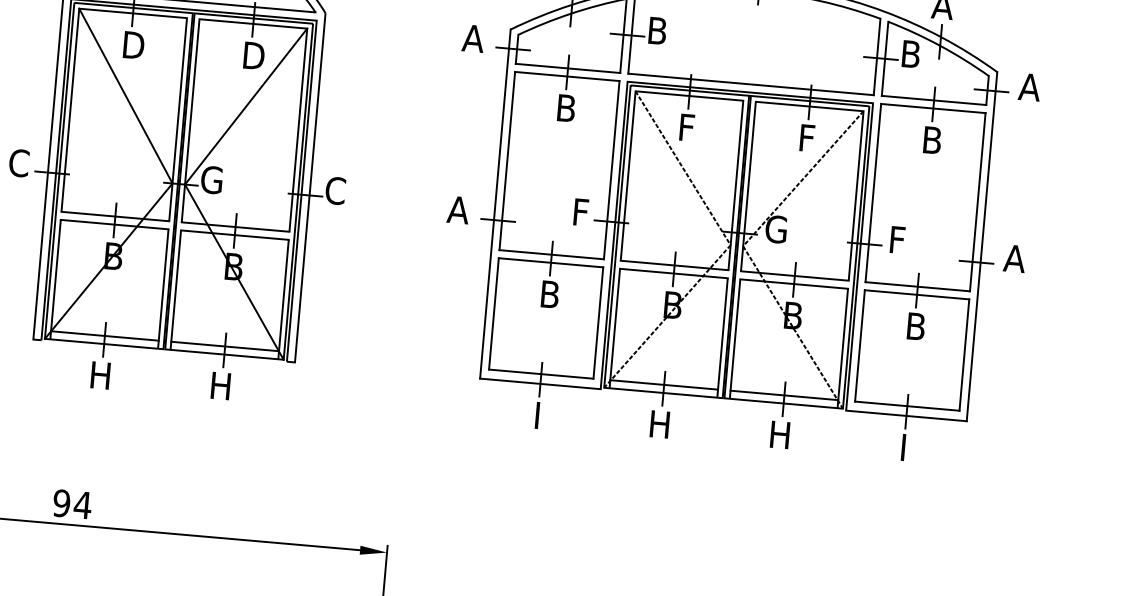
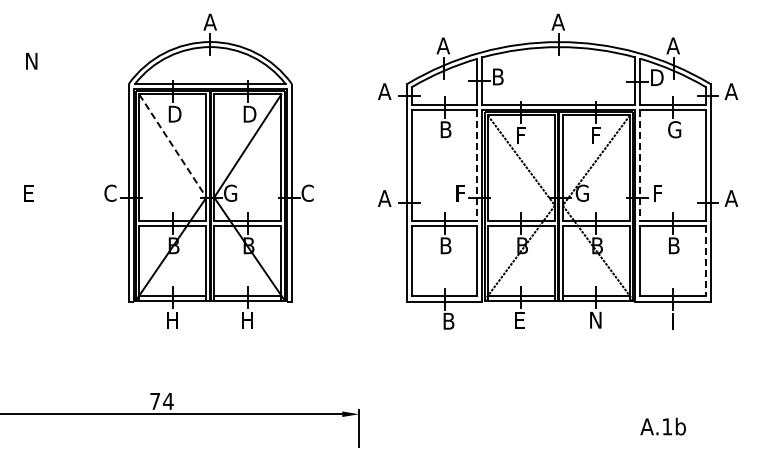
text: (914, 54) -> (658, 77), B -> D
line: (126, 96) -> (173, 146), solid -> dashed
text: (933, 139) -> (674, 129), B -> G
line: (611, 170) -> (477, 165), solid -> dashed
line: (873, 192) -> (640, 165), solid -> dashed
line: (964, 354) -> (705, 260), solid -> dashed
text: (543, 416) -> (448, 321), I -> B
text: (660, 424) -> (521, 320), H -> E
text: (779, 433) -> (595, 319), H -> N
text: (62, 503) -> (155, 401), 94 -> 74

